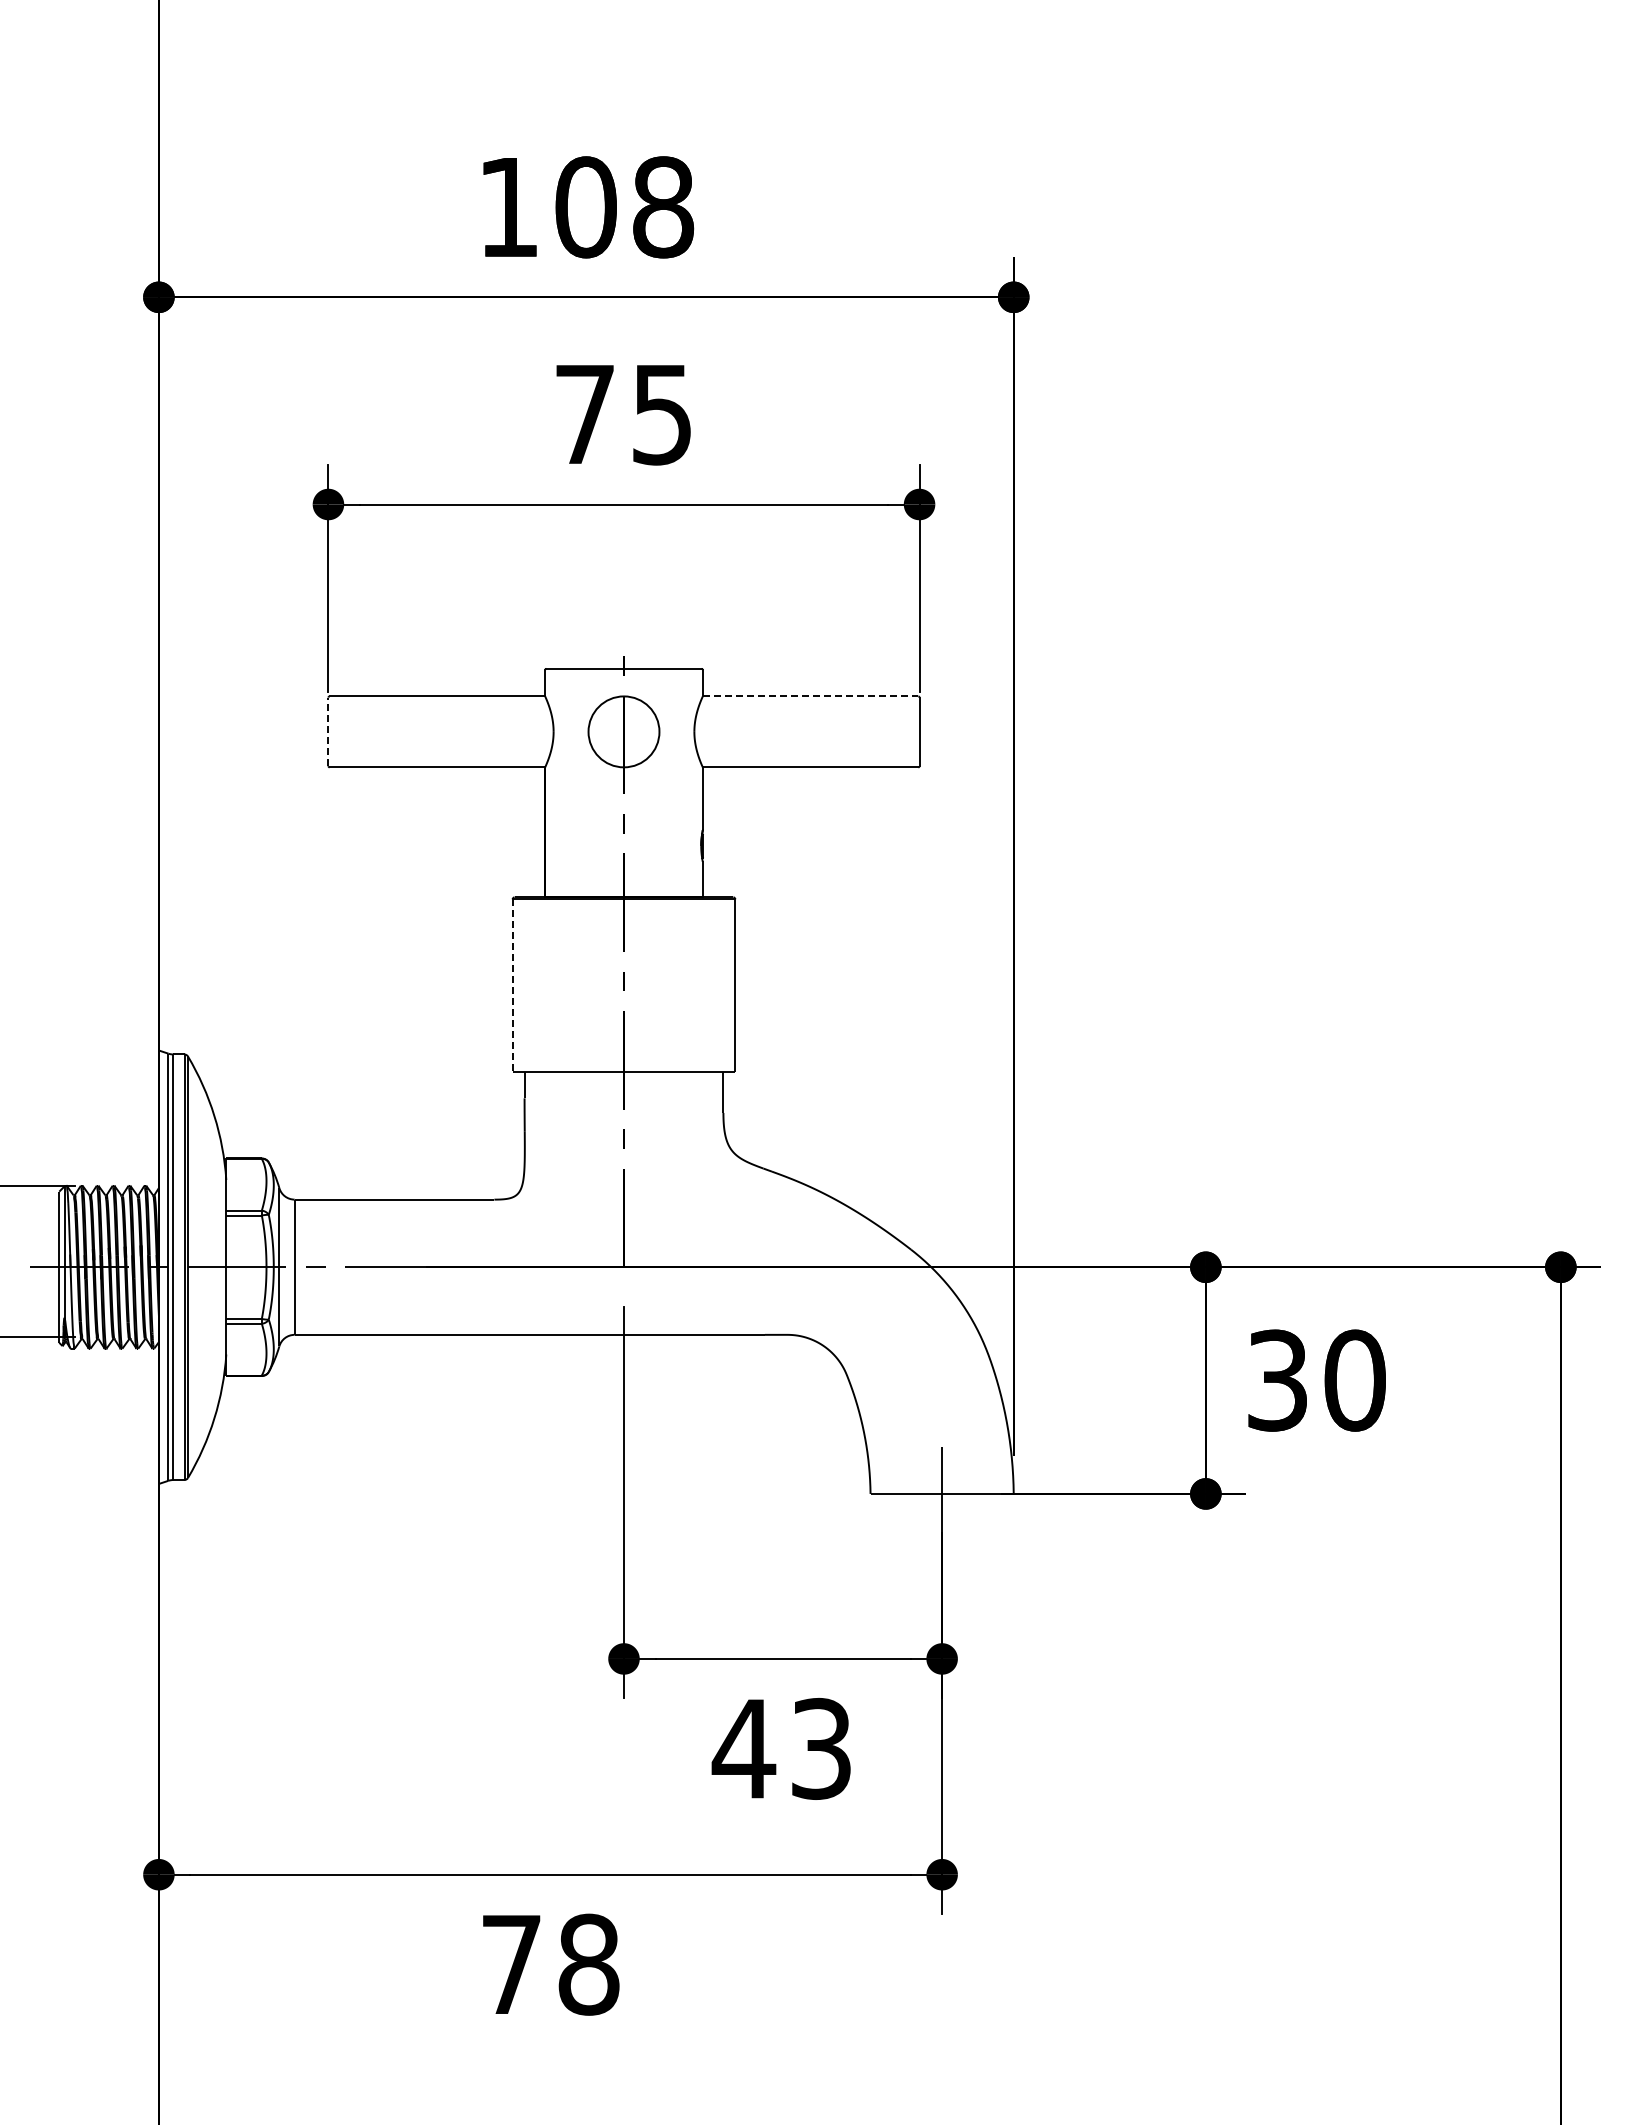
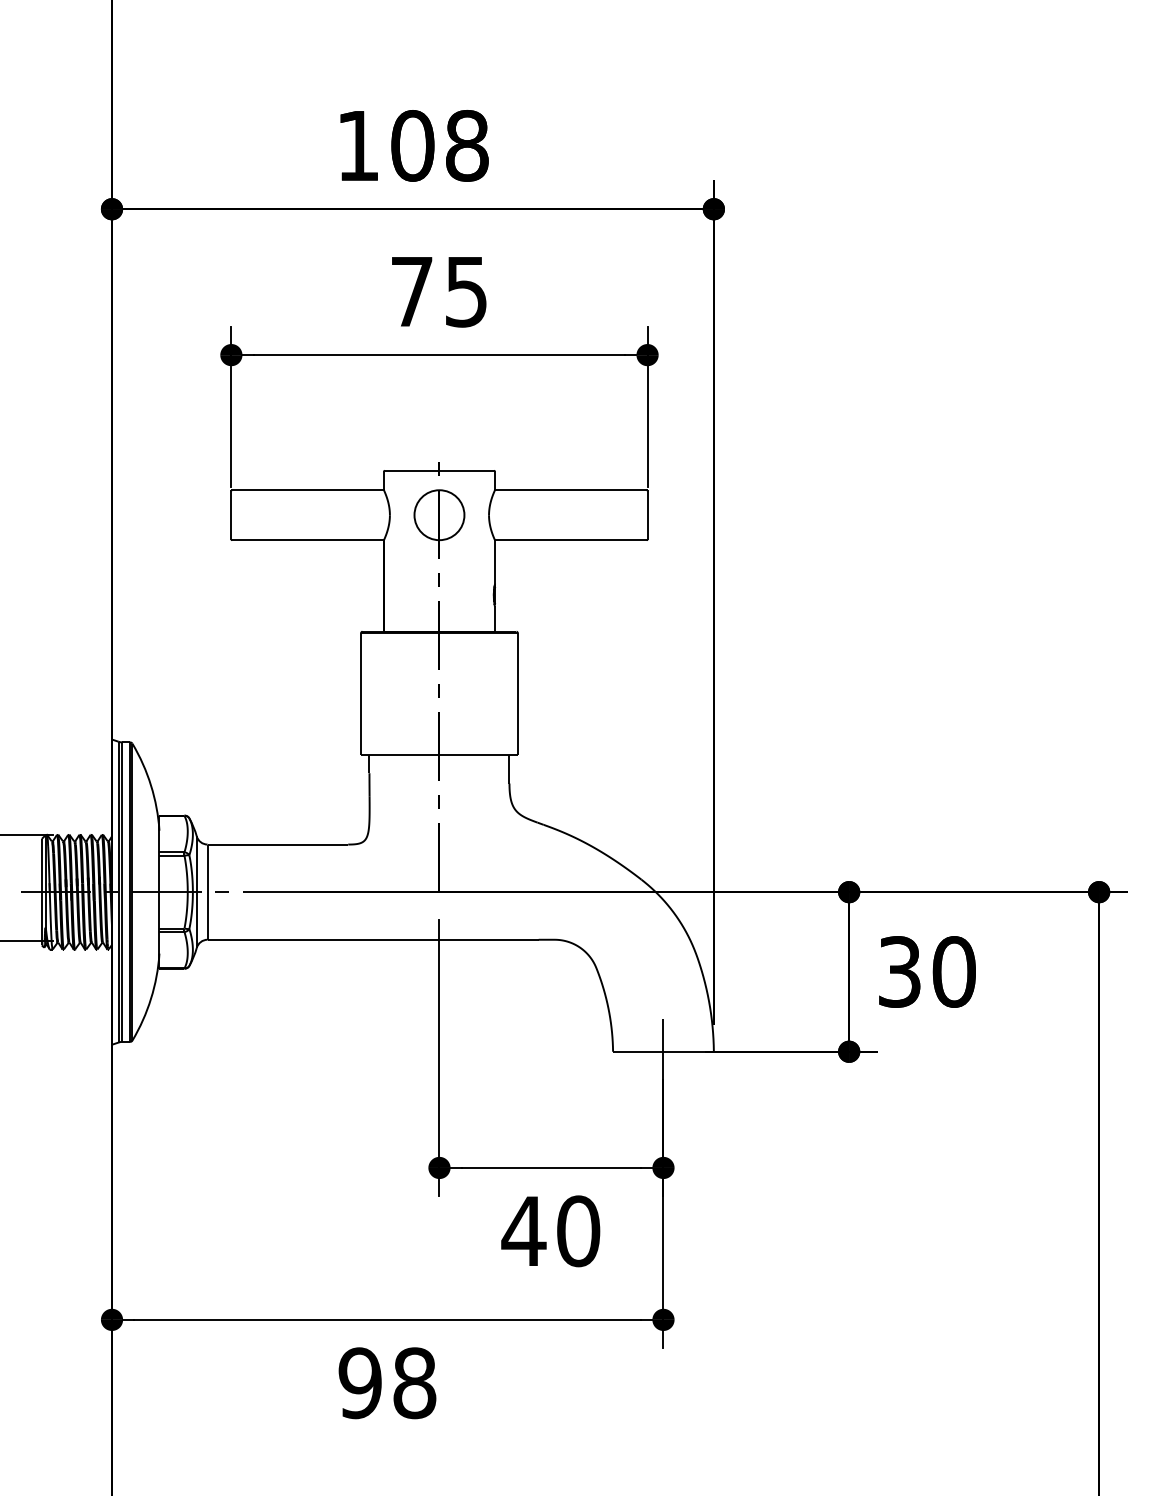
line: (810, 696) -> (570, 490), dashed -> solid
line: (328, 731) -> (231, 514), dashed -> solid
line: (512, 986) -> (360, 694), dashed -> solid
text: (821, 1748) -> (578, 1231), 43 -> 40
text: (510, 1964) -> (359, 1383), 78 -> 98

